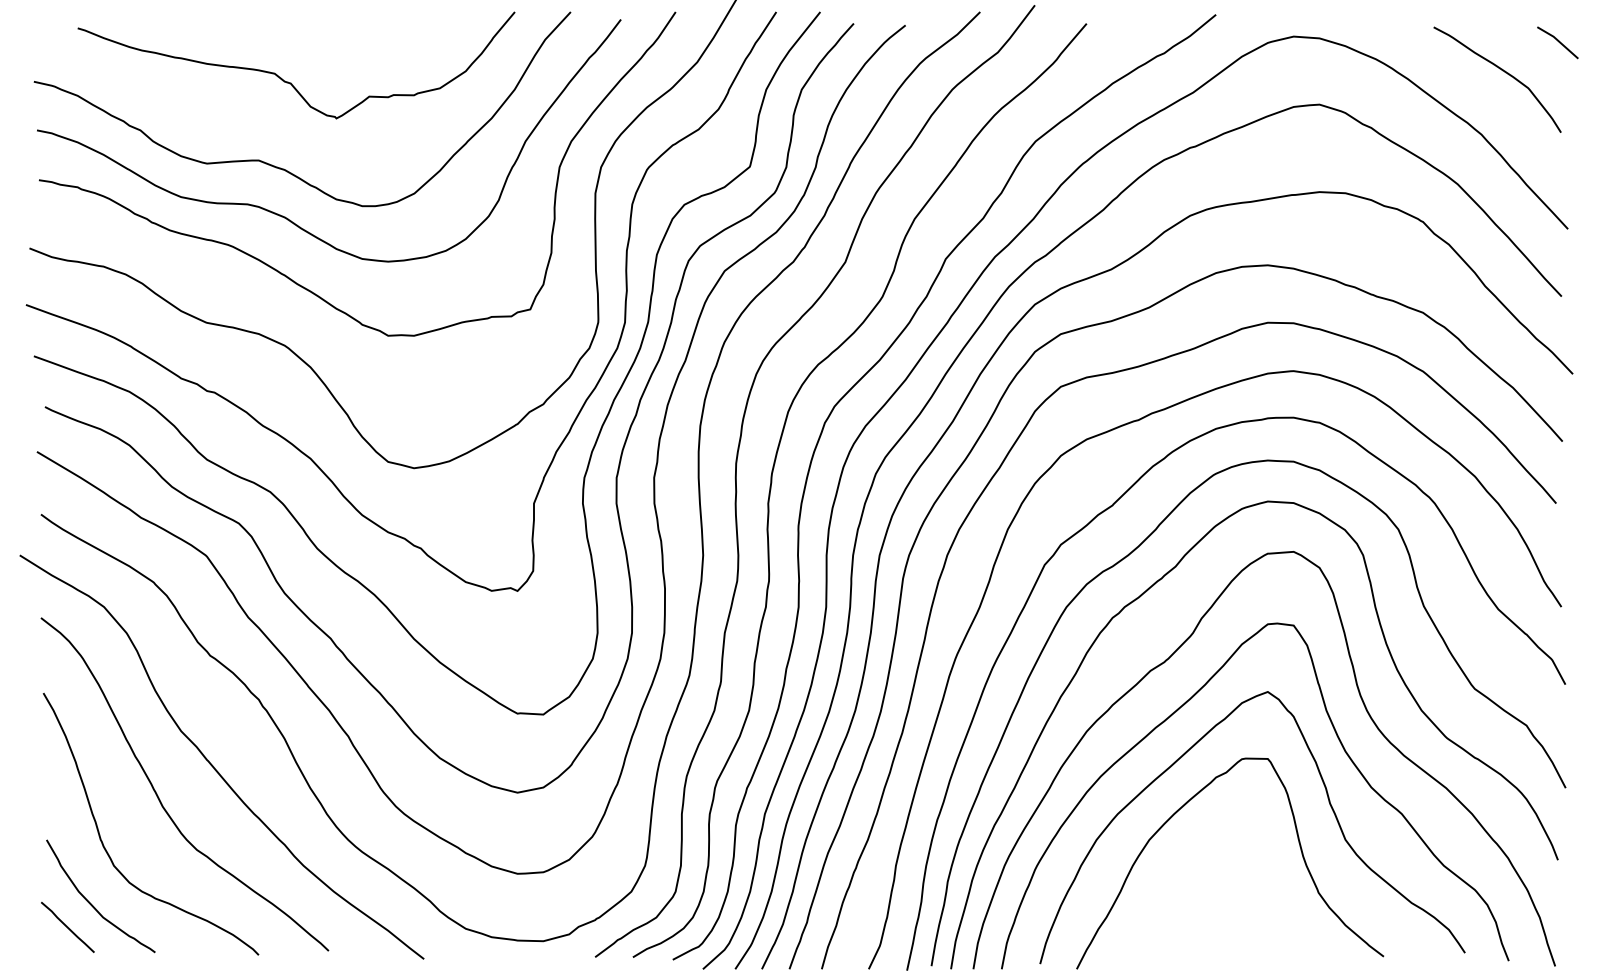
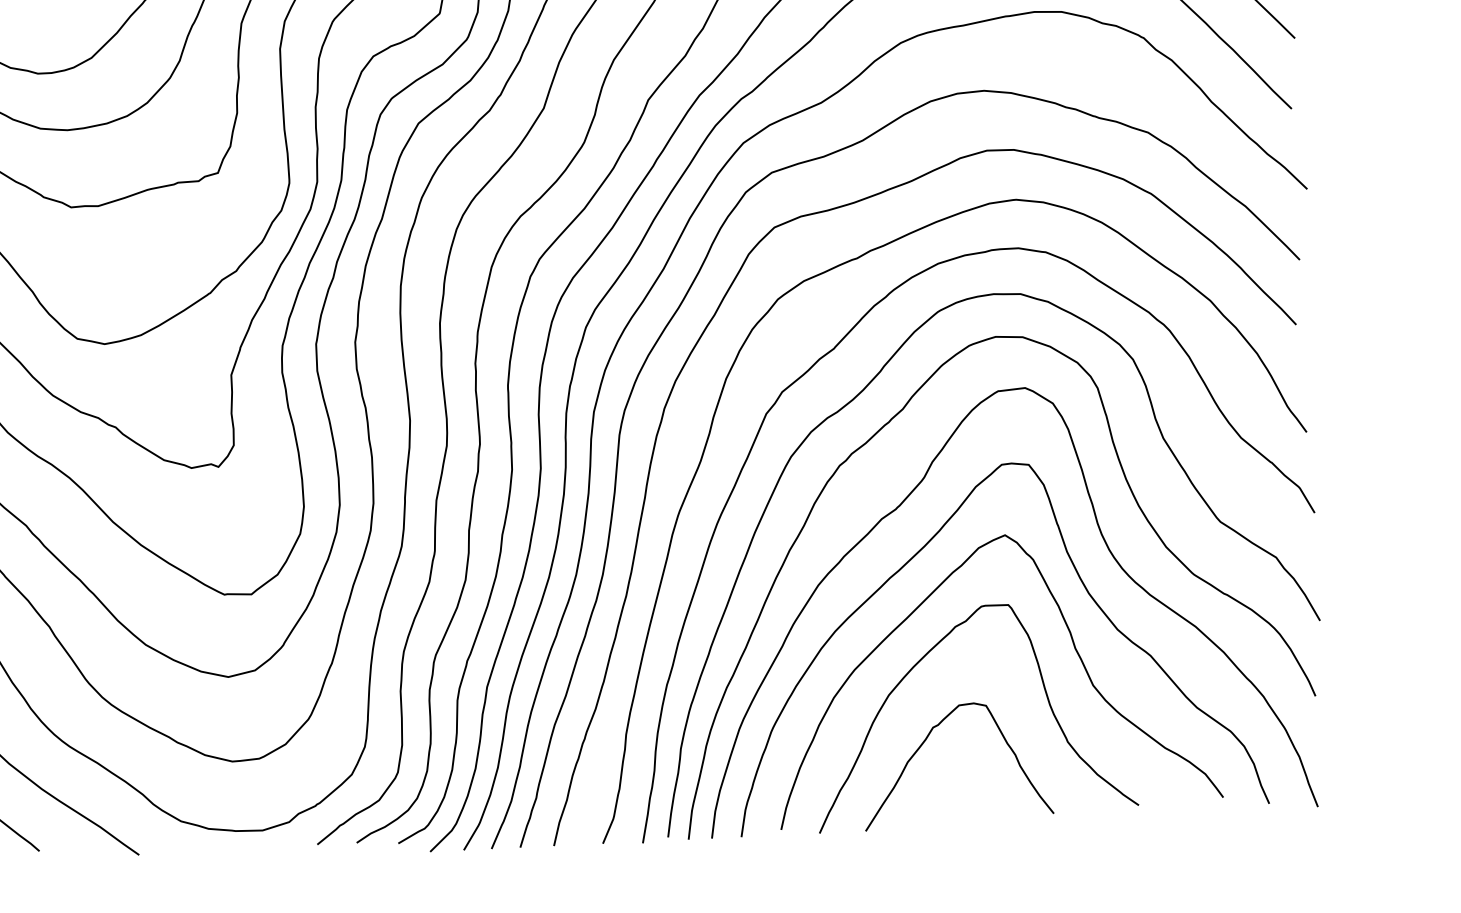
curve: (1180, 888) -> (923, 744), added

